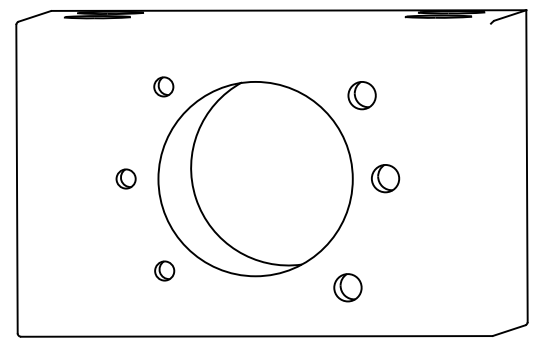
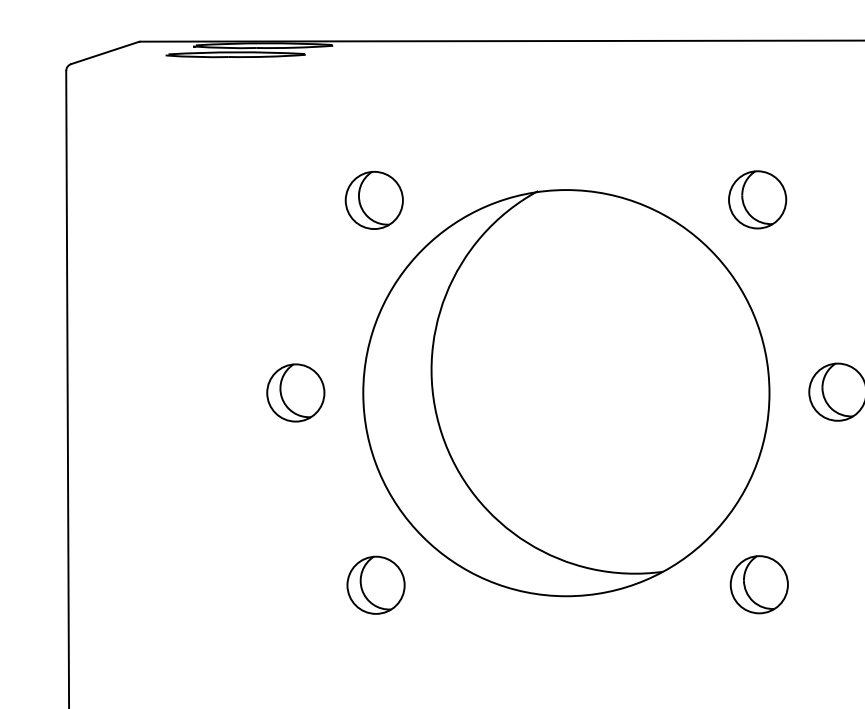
part: (163, 86) -> (373, 199), size x1.43
part: (361, 95) -> (756, 199), moved
part: (125, 178) -> (294, 391), size x1.43
part: (164, 270) -> (375, 584), size x1.43
part: (347, 287) -> (758, 584), moved

